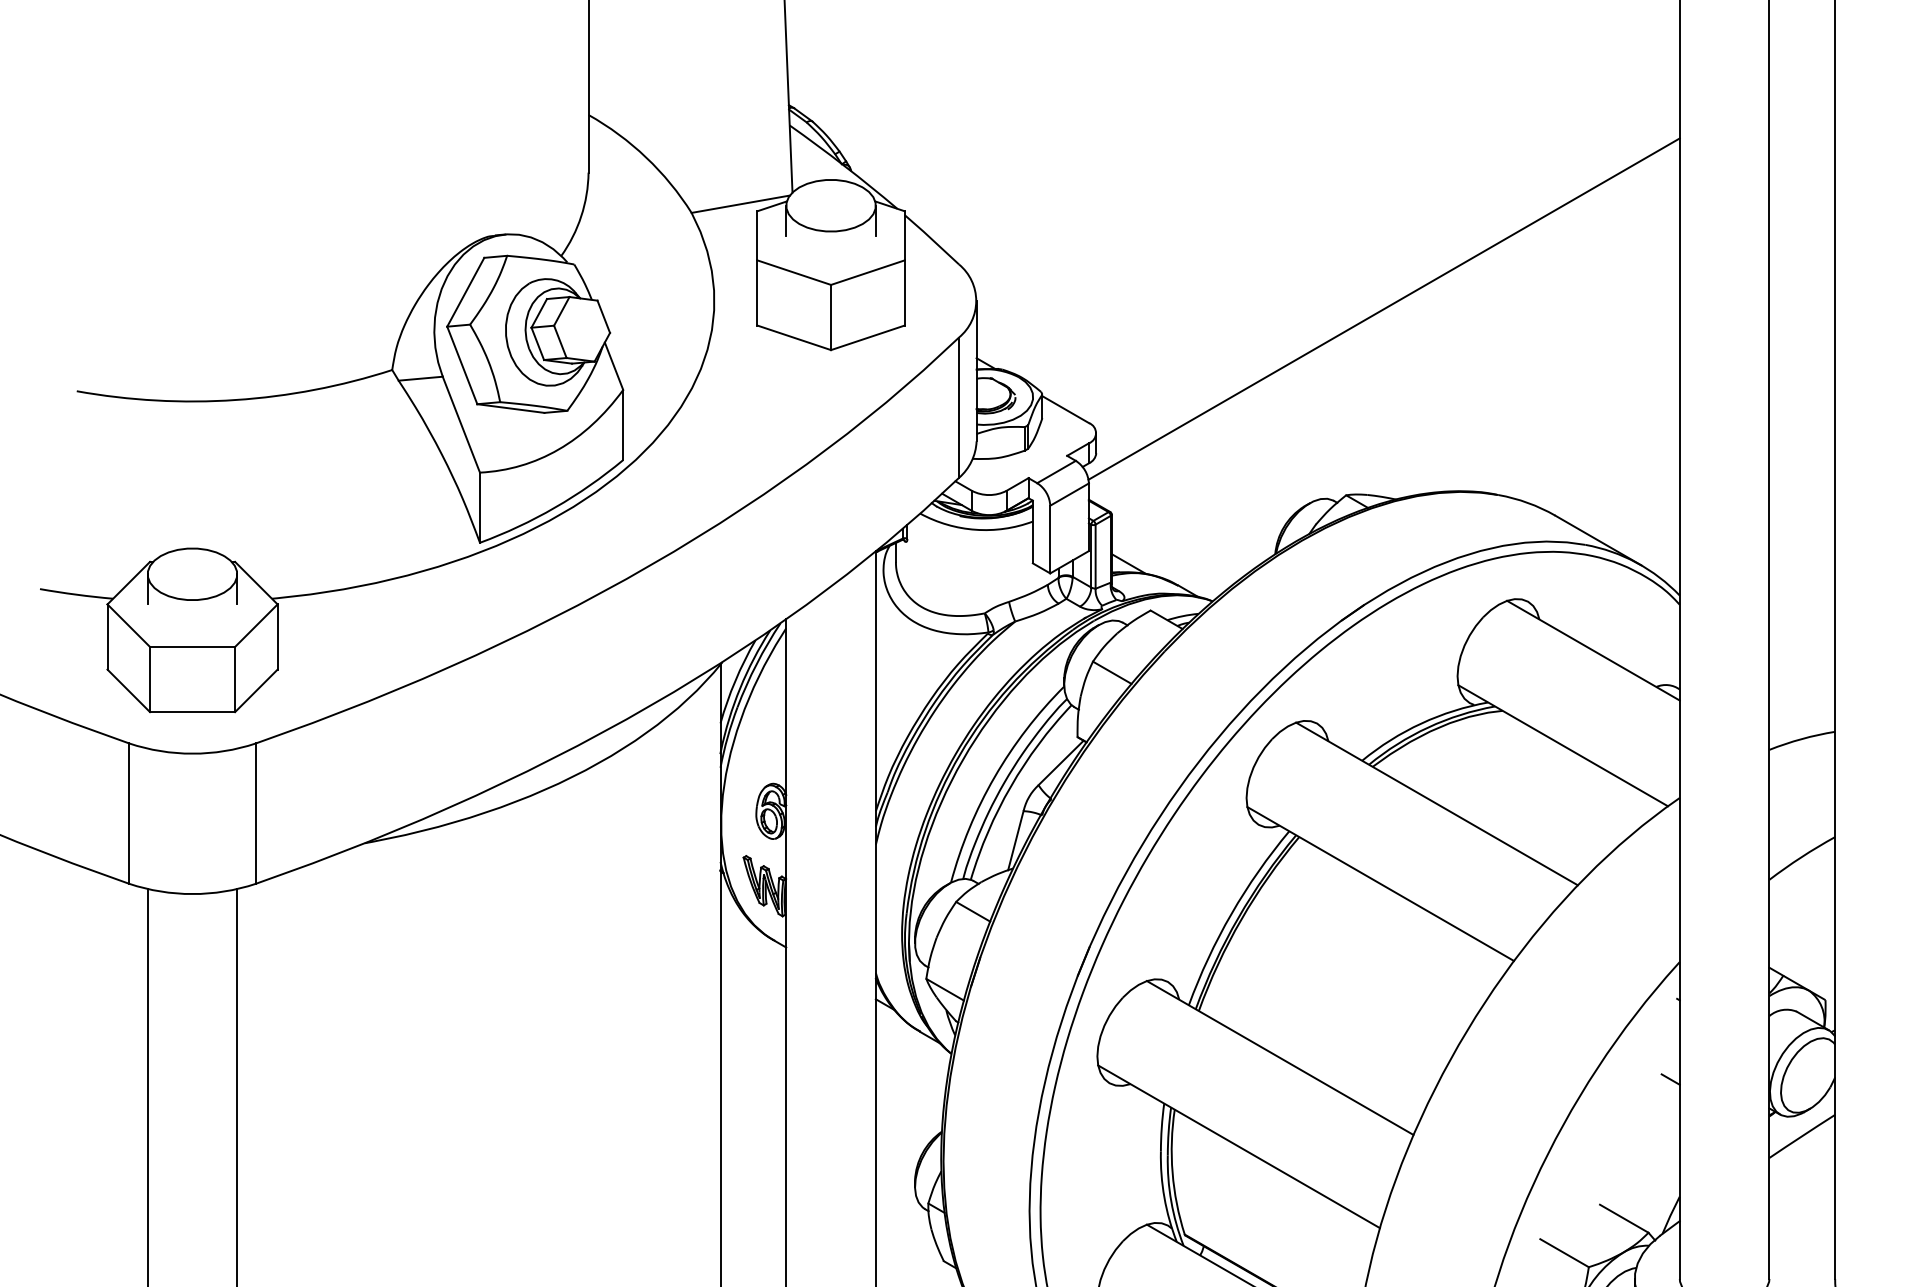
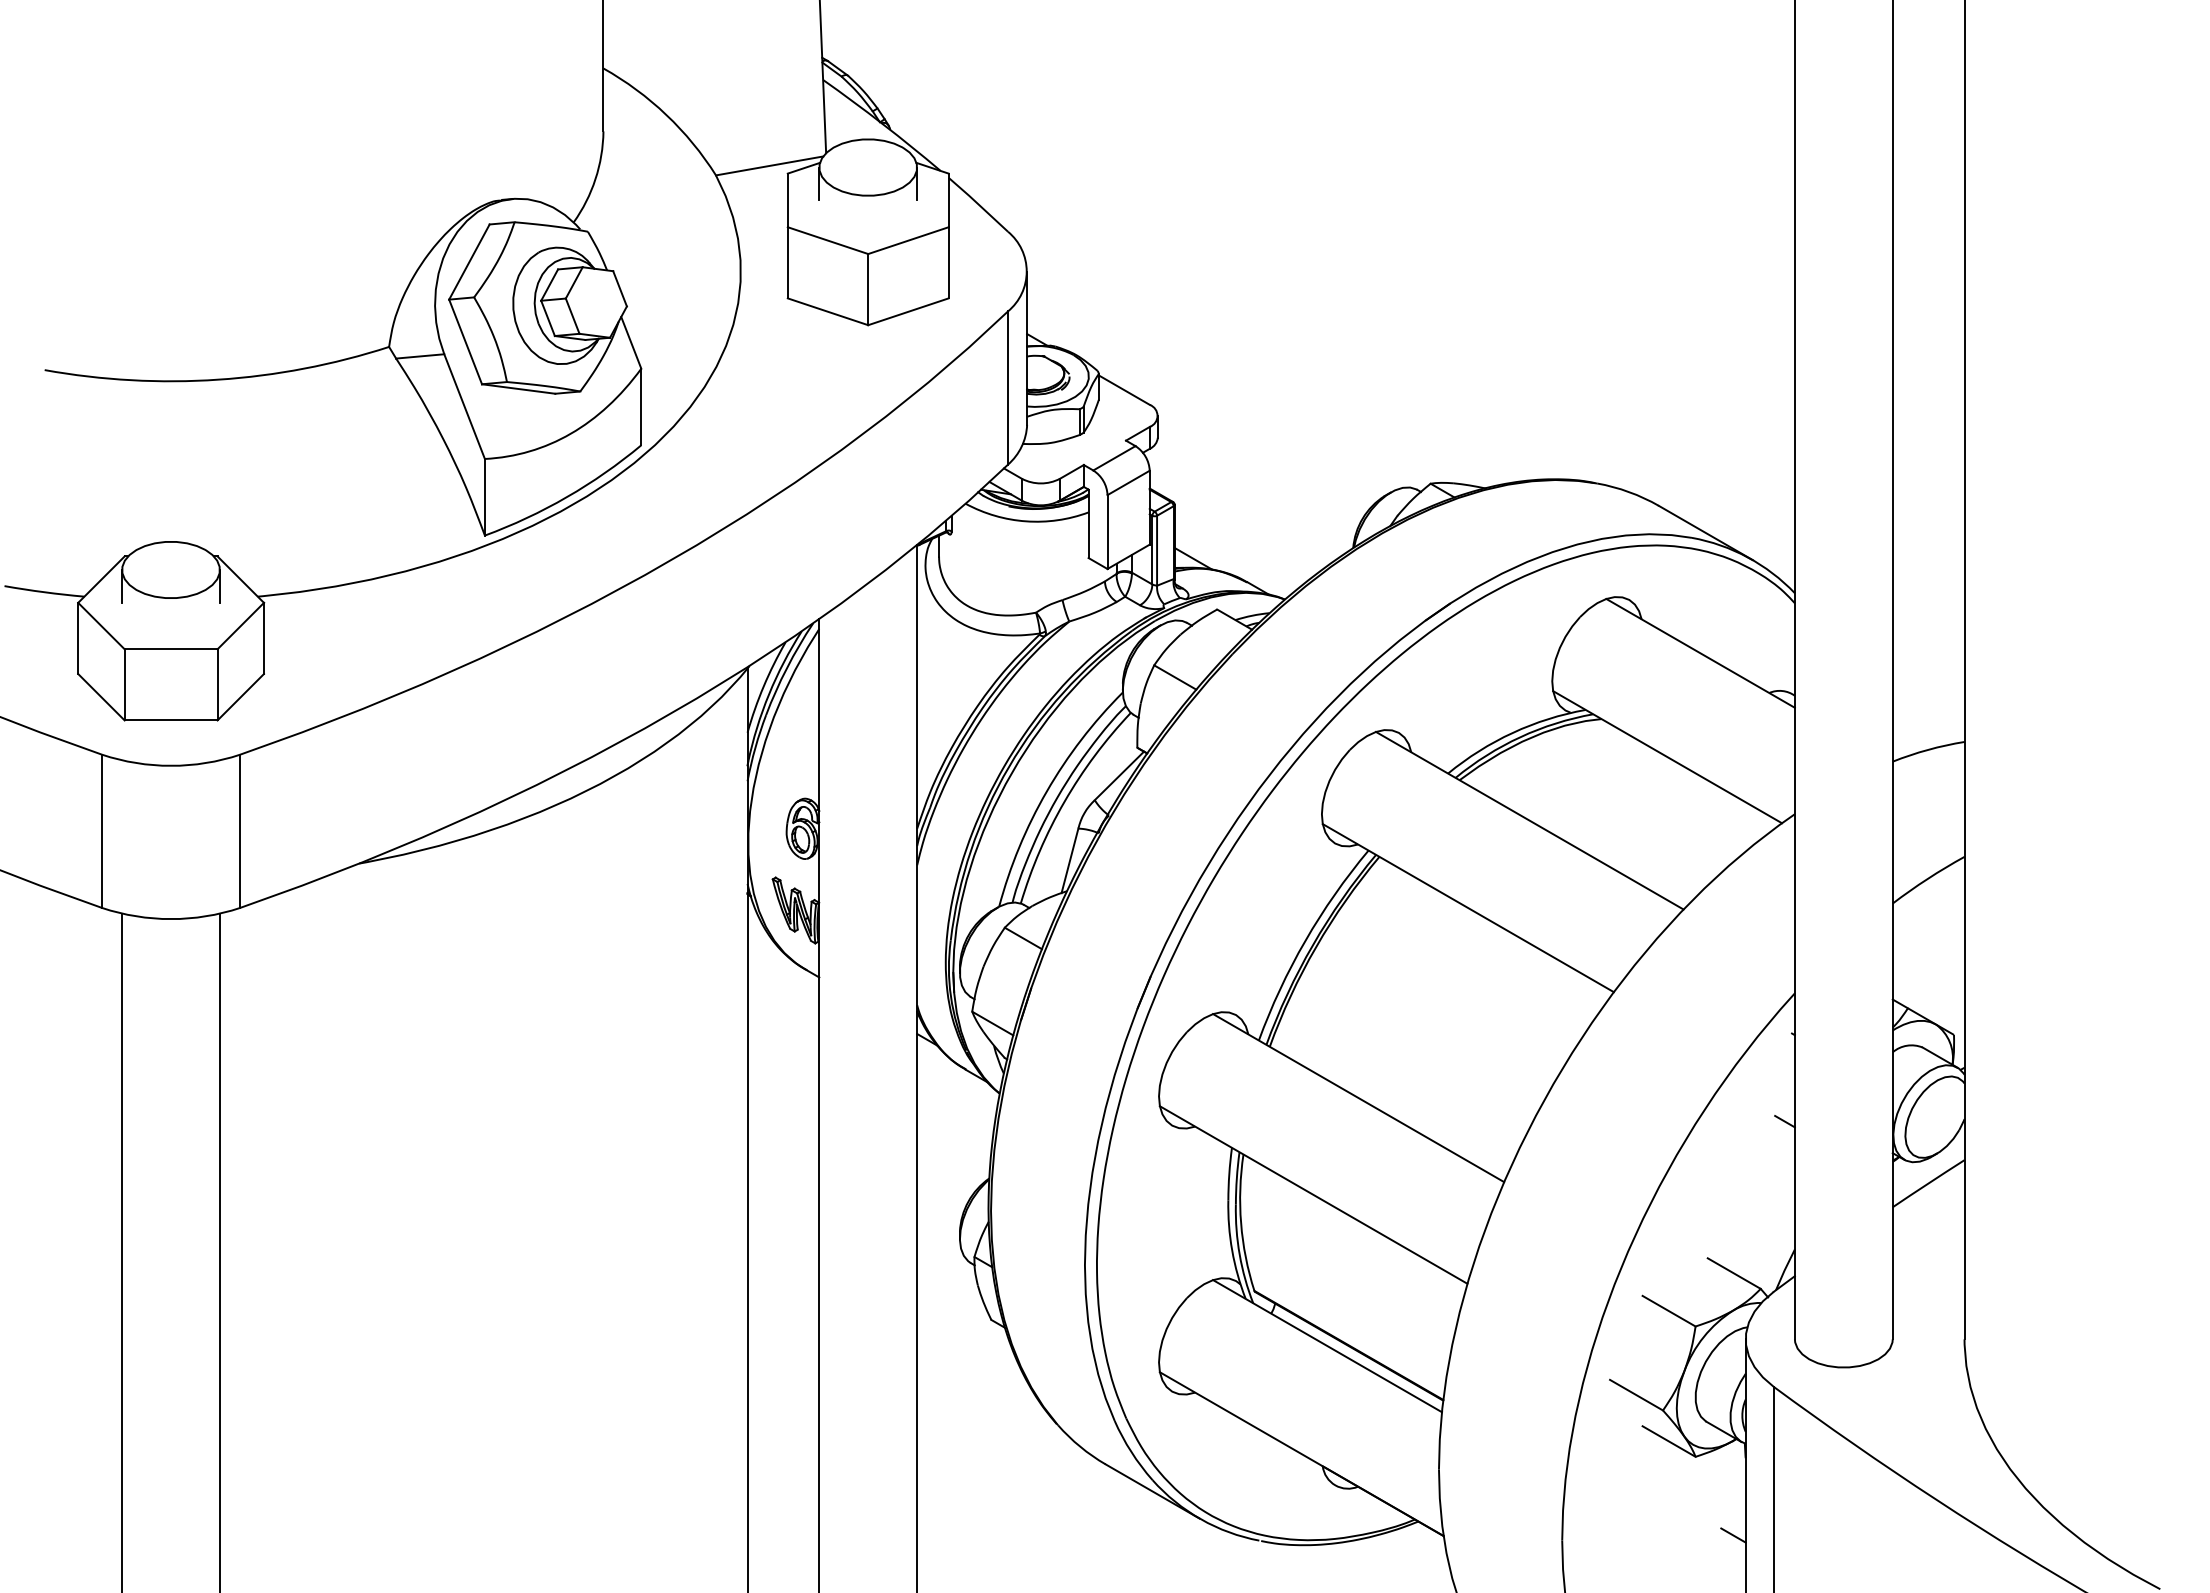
line: (1383, 309) -> (1471, 280), removed

